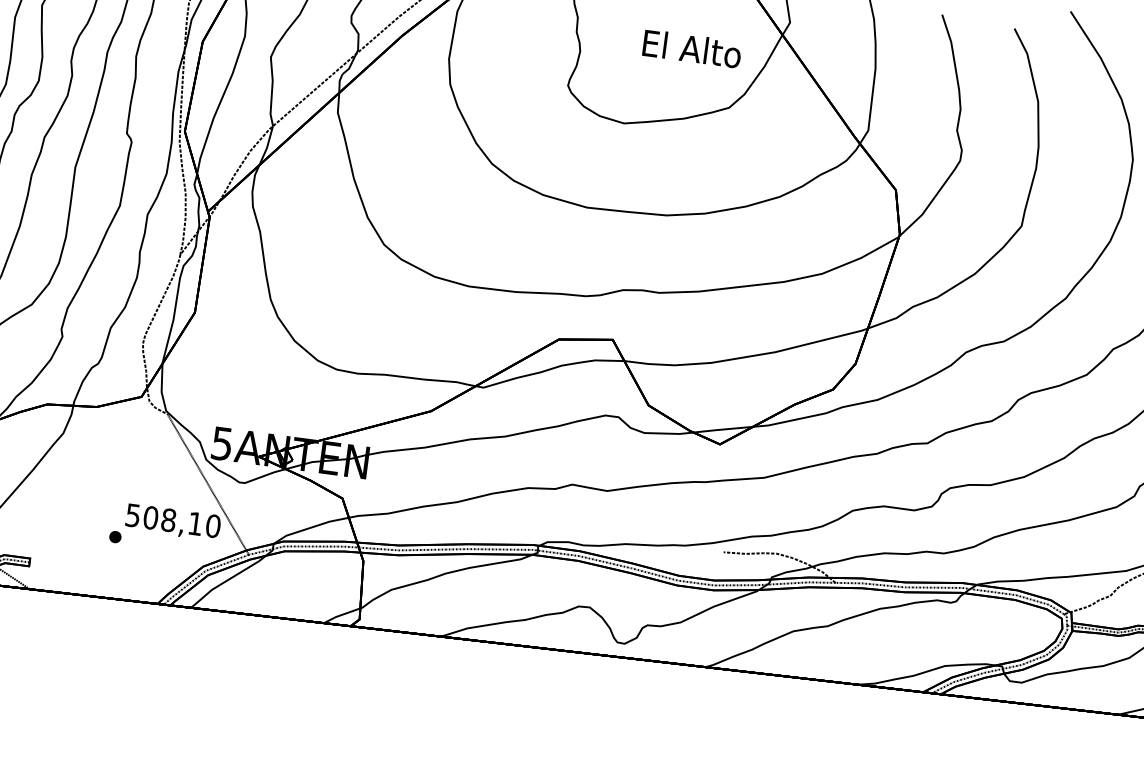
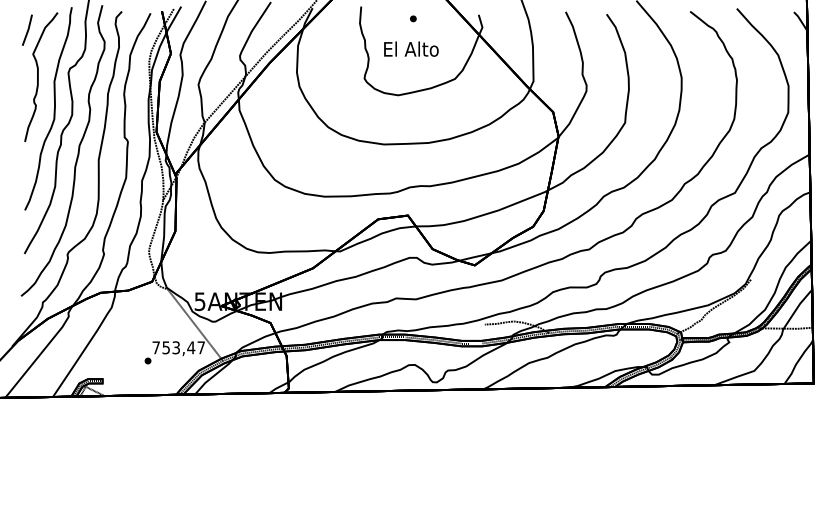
text: (692, 47) -> (411, 48), moved
text: (172, 520) -> (178, 347), 508,10 -> 753,47

